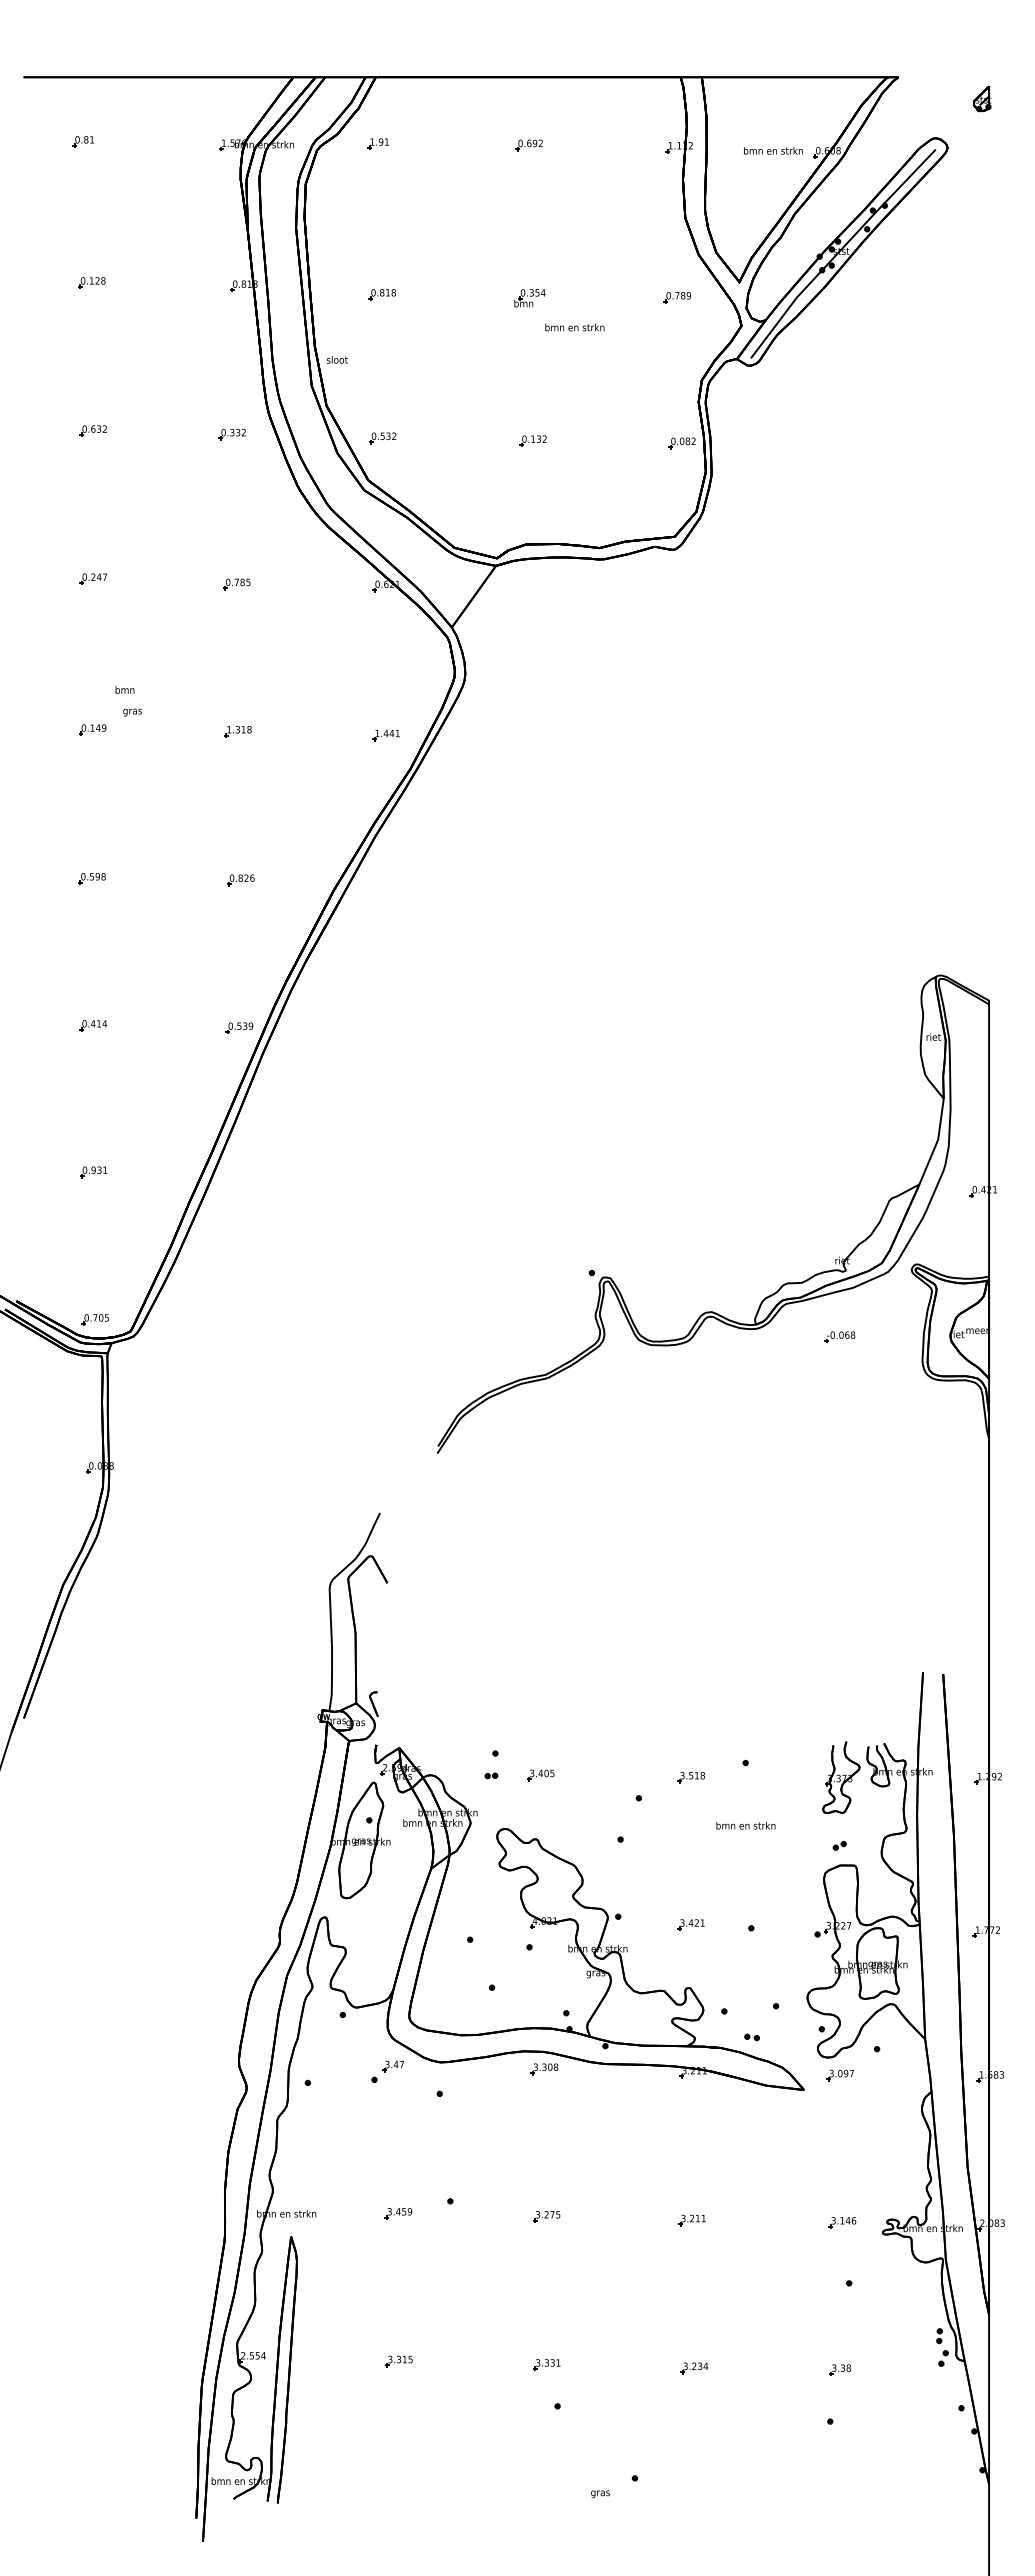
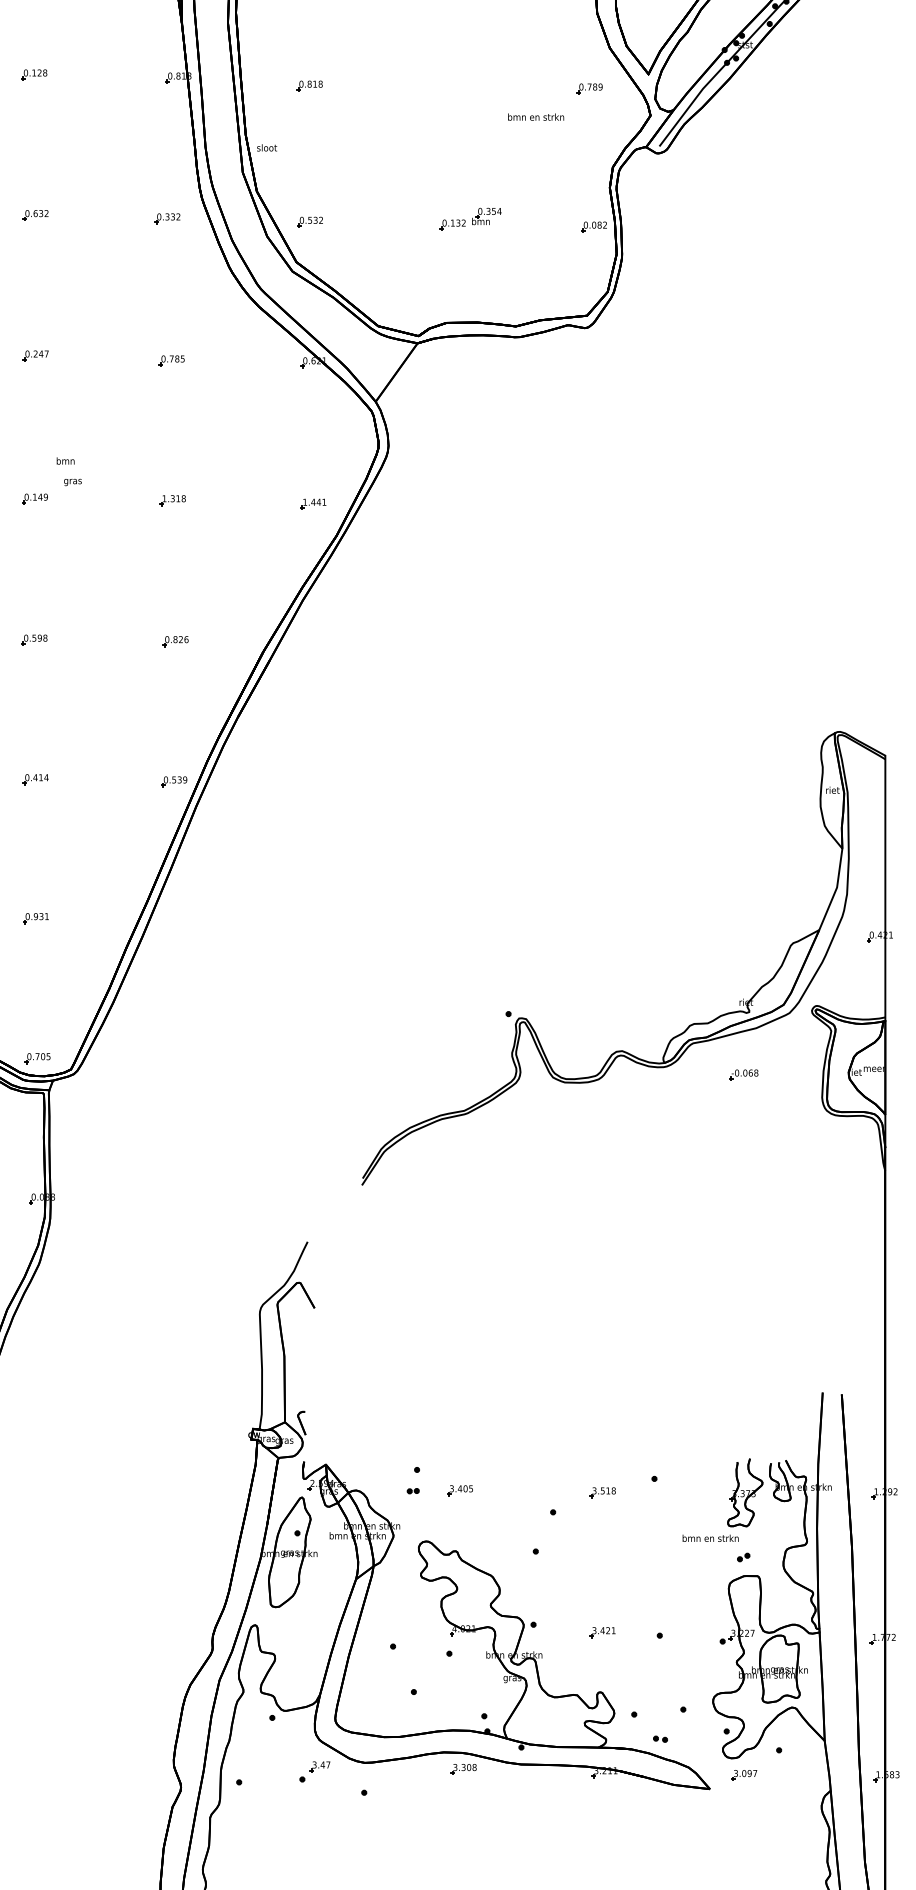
part: (529, 298) -> (486, 216), moved
text: (574, 327) -> (535, 117), moved
text: (745, 1825) -> (710, 1538), moved

